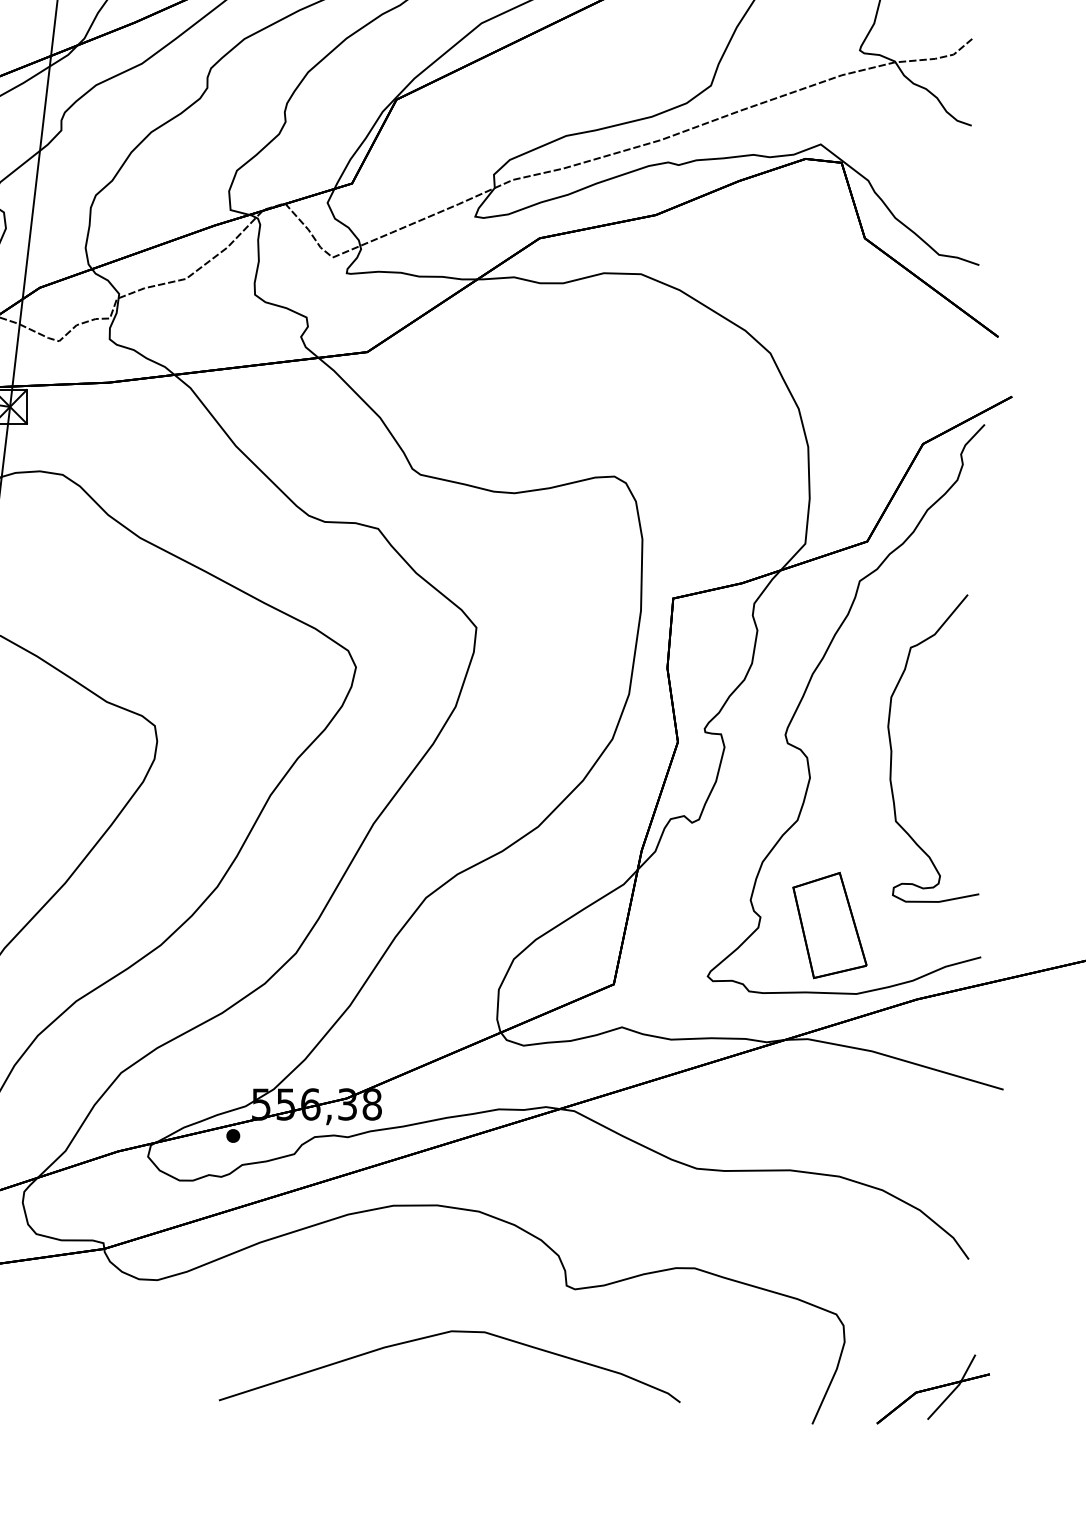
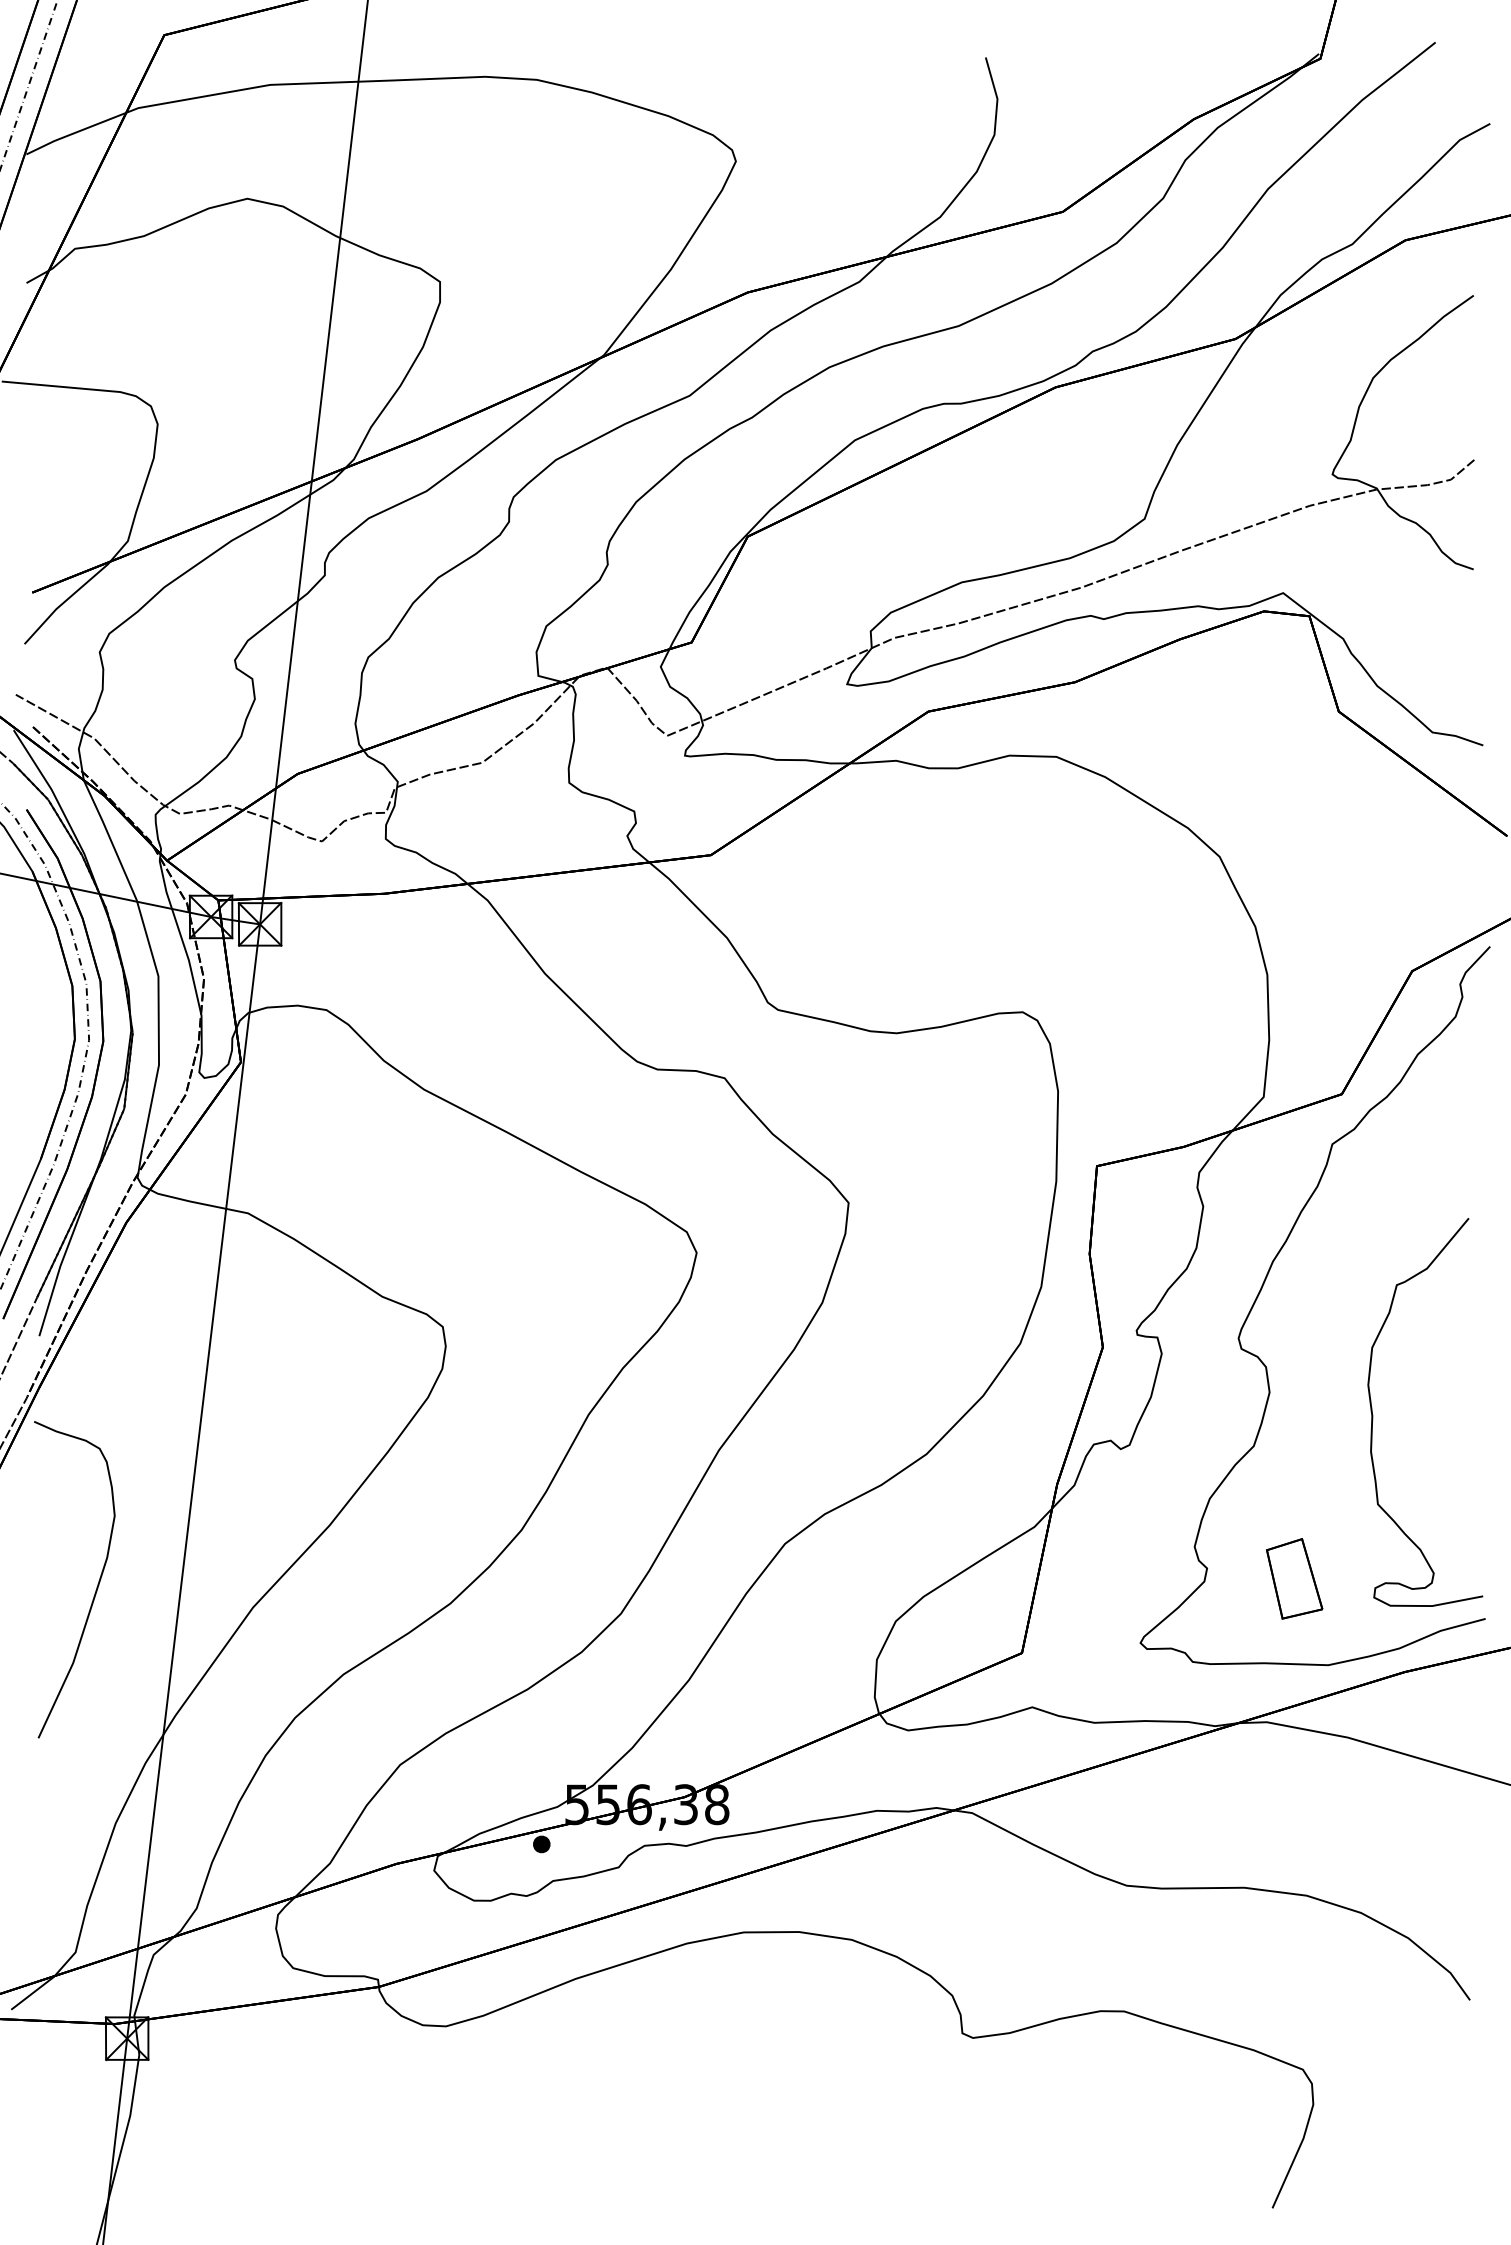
curve: (892, 750) -> (1373, 1415), moved
part: (829, 925) -> (1294, 1578), size x0.6
curve: (440, 1334) -> (803, 2095), removed
part: (932, 1389) -> (1424, 2164), removed

